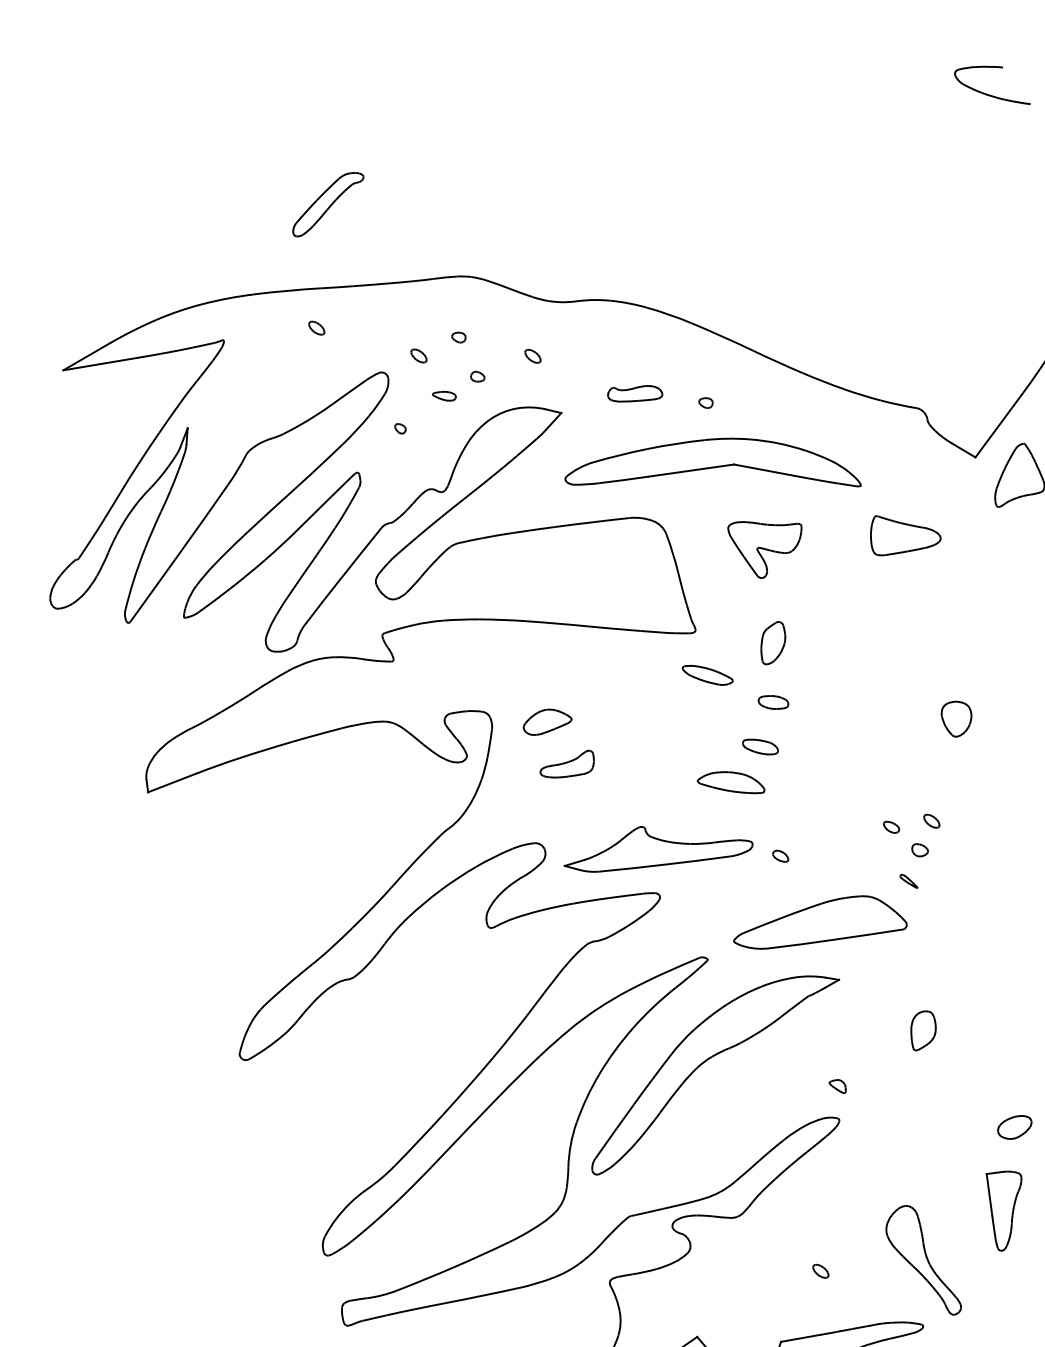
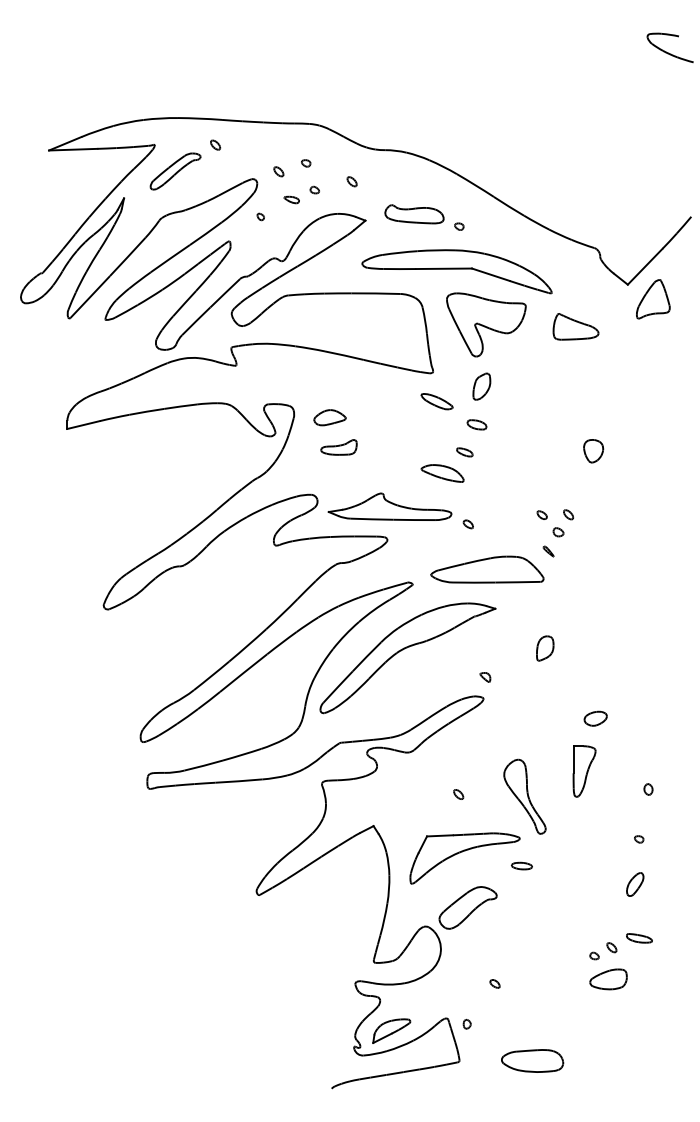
part: (328, 204) -> (175, 171), moved
part: (635, 393) -> (414, 214), size x1.67
part: (767, 547) -> (486, 324), size x1.67
part: (760, 747) -> (464, 452), size x0.71

